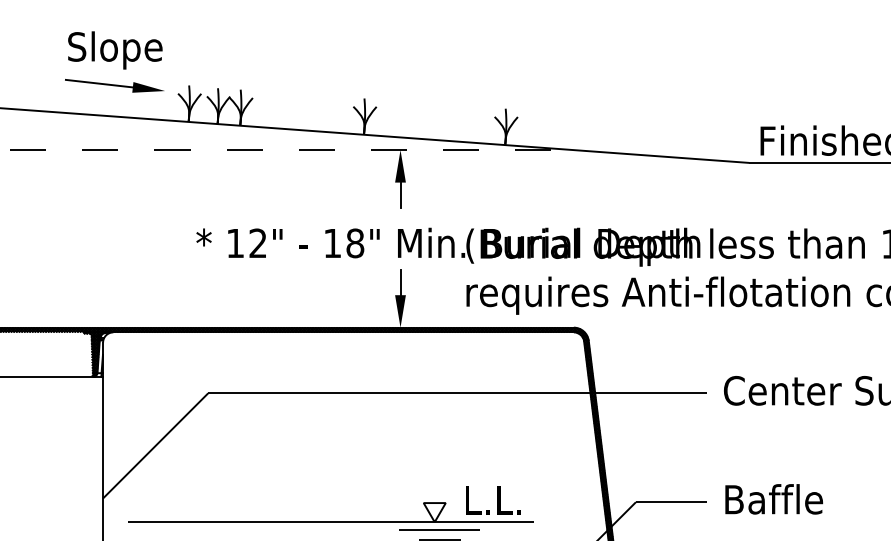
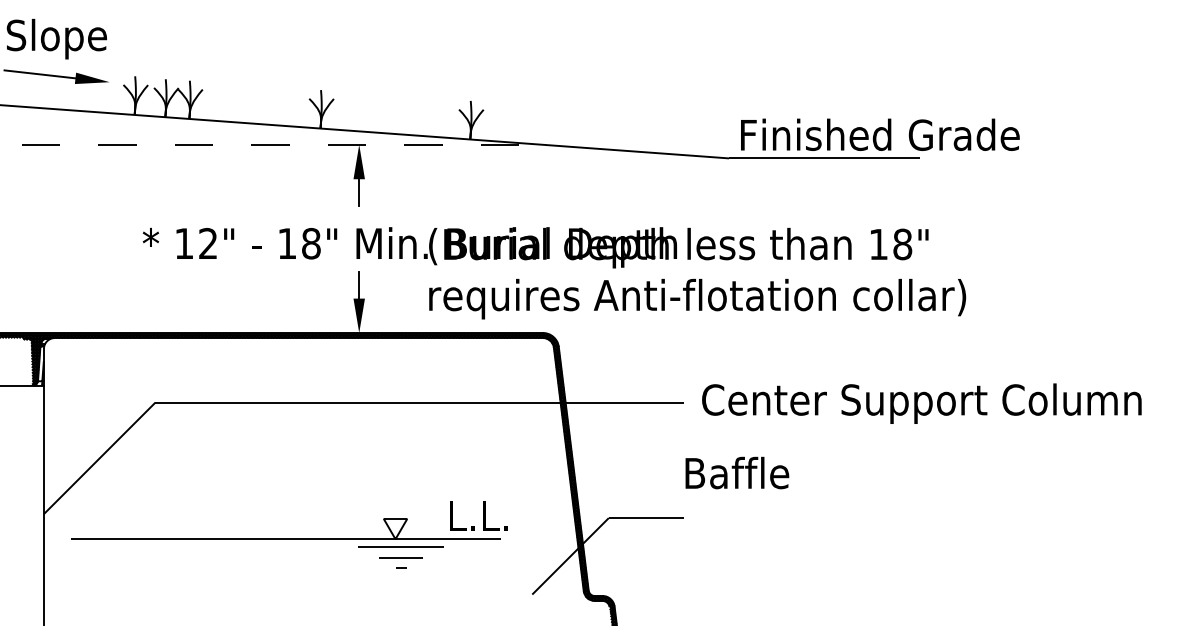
text: (774, 498) -> (737, 472), moved
text: (493, 499) -> (478, 515), moved

